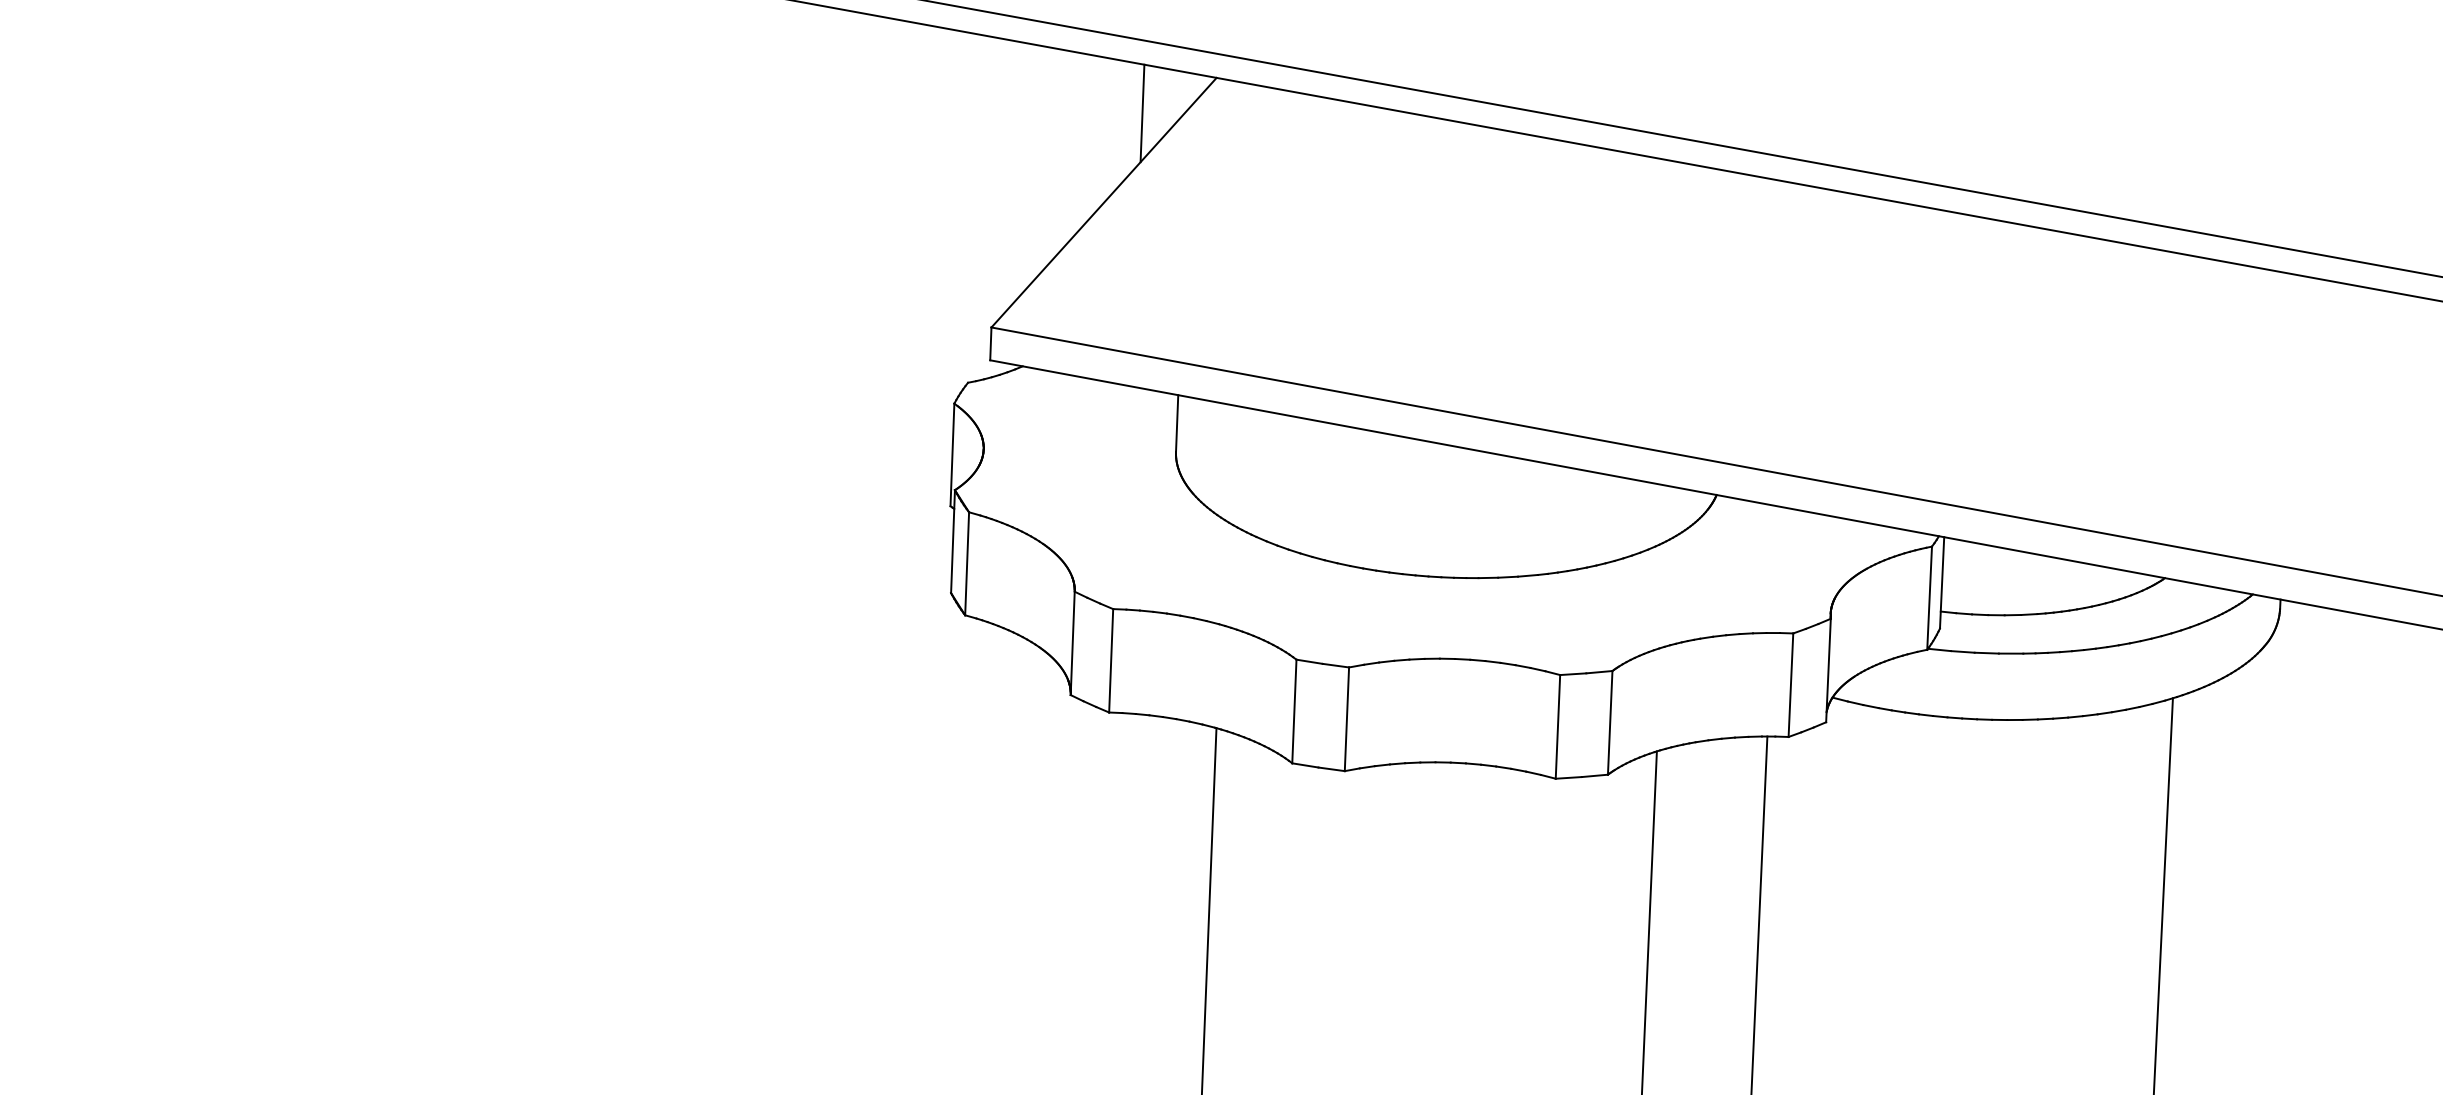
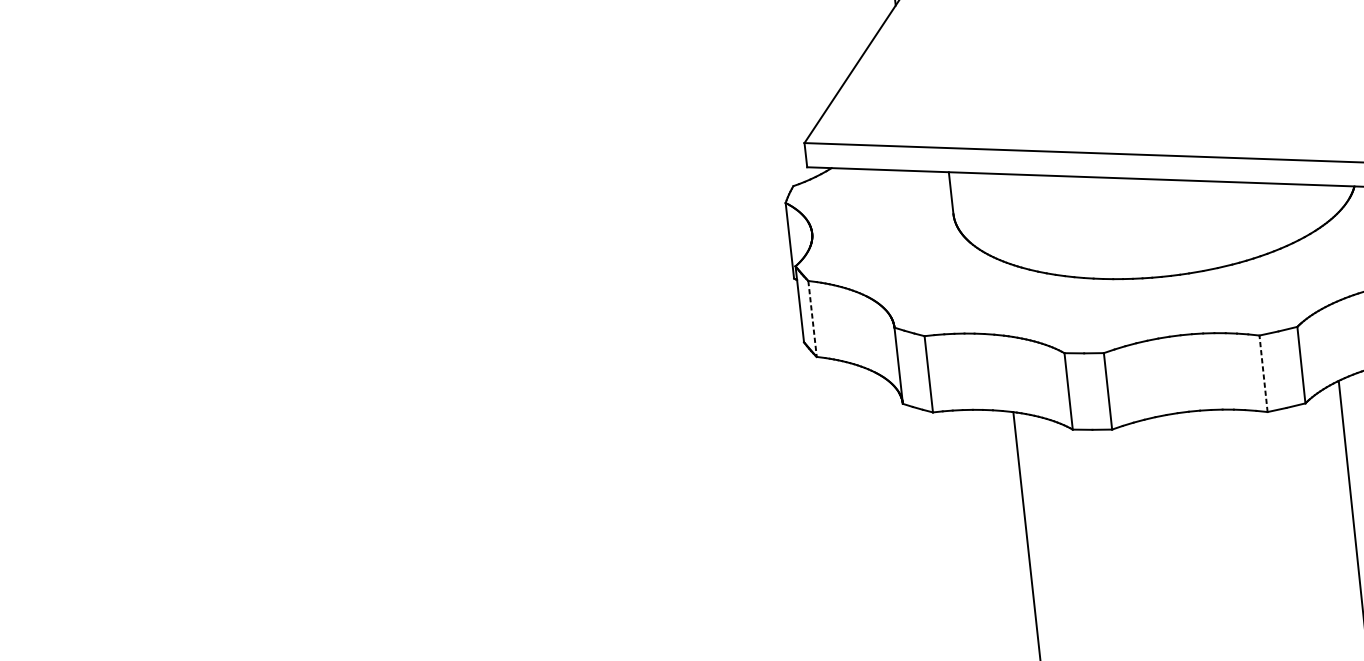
line: (967, 563) -> (812, 318), solid -> dashed
line: (1557, 726) -> (1263, 373), solid -> dashed

